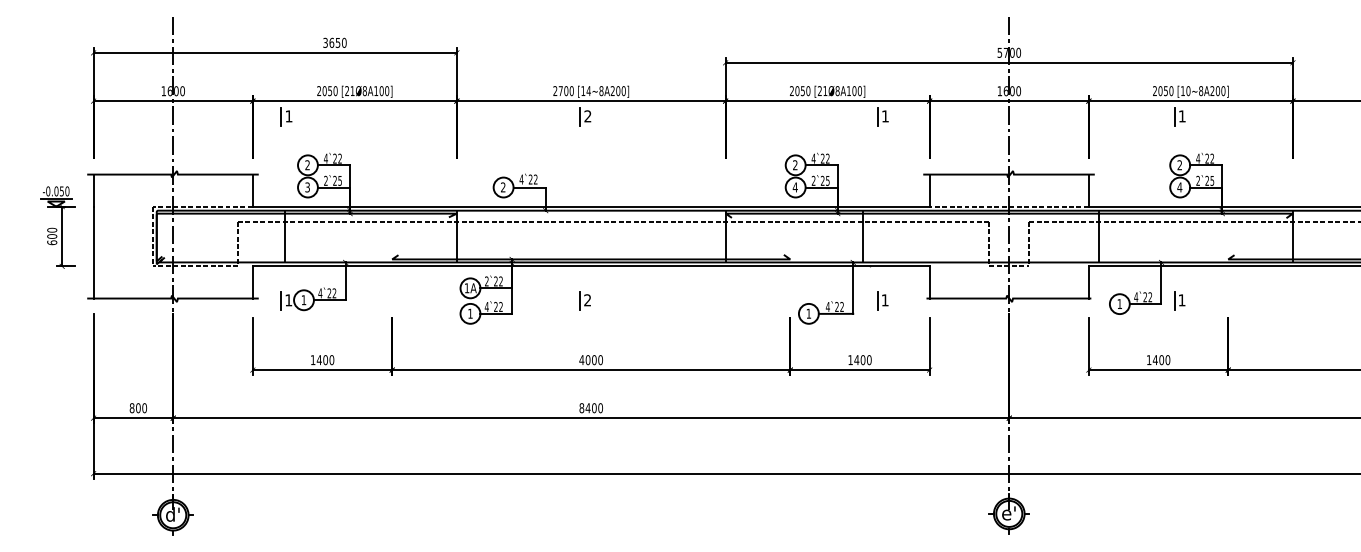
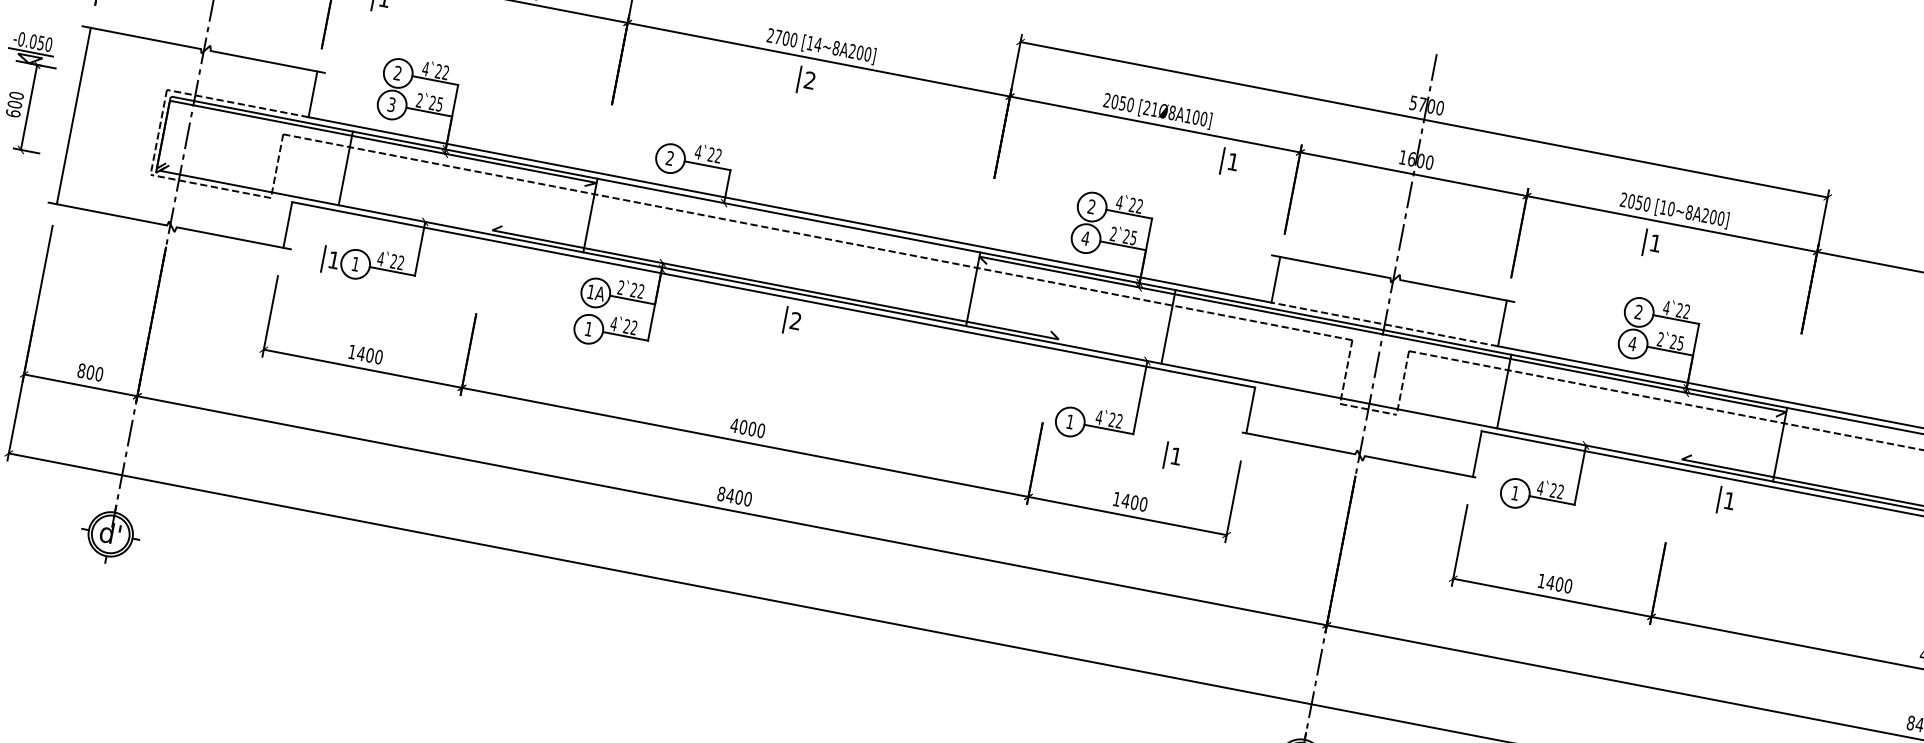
part: (584, 300) -> (791, 320), moved
part: (882, 300) -> (1172, 455), moved
part: (1179, 300) -> (1725, 500), moved

